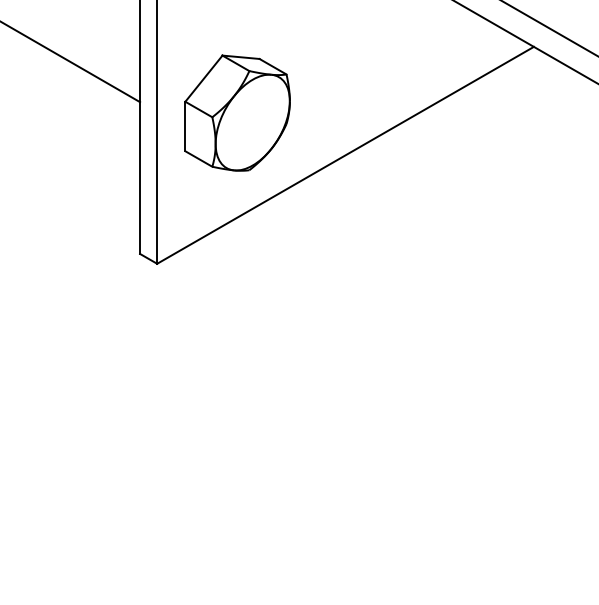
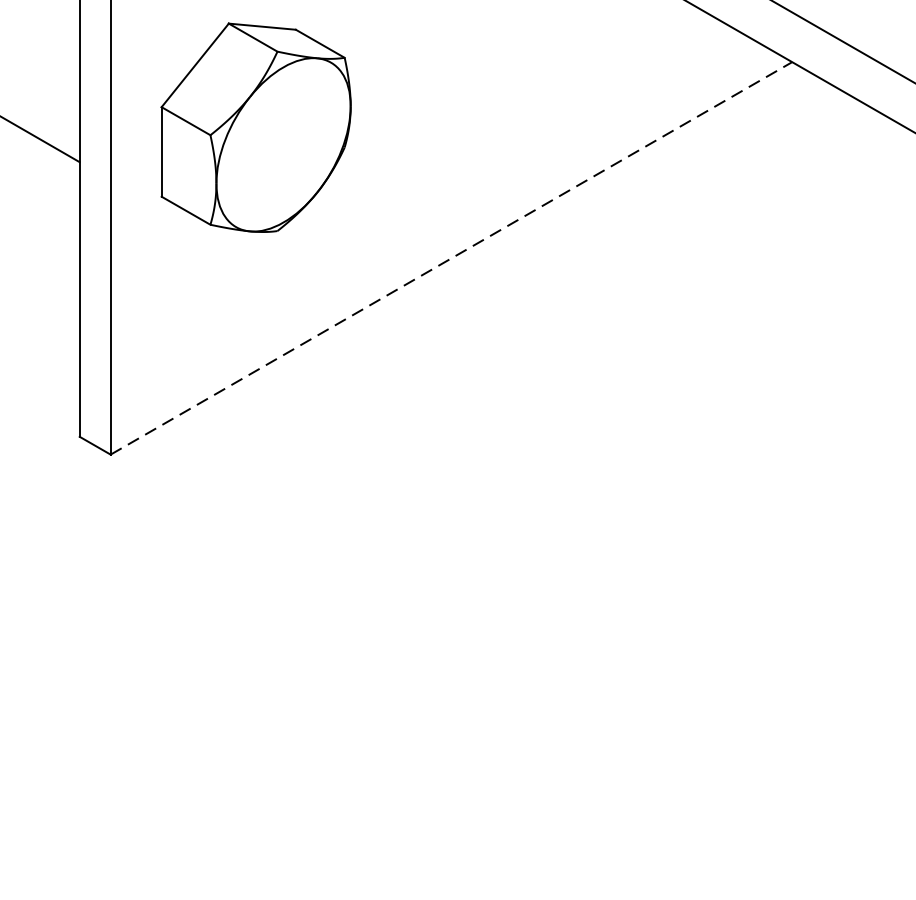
part: (237, 112) -> (255, 126), moved
line: (345, 155) -> (451, 258), solid -> dashed

